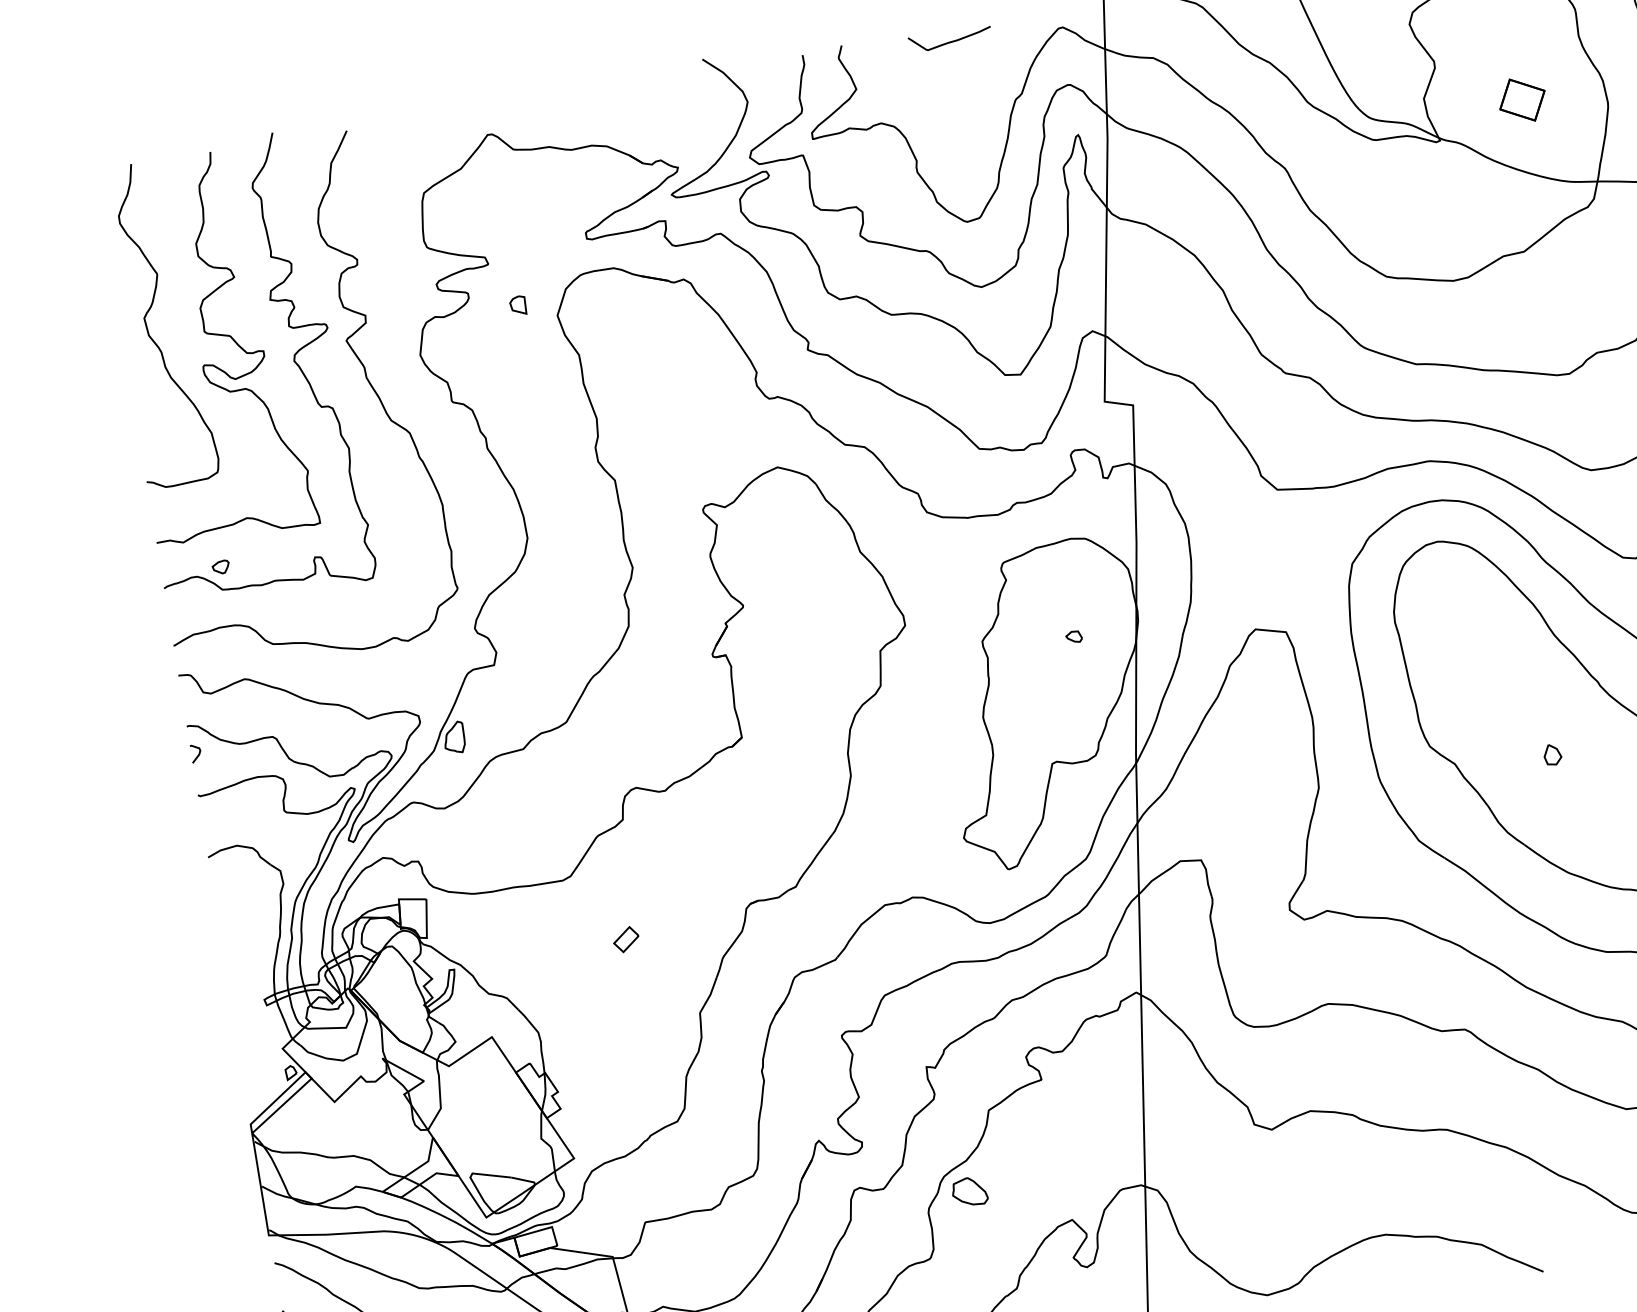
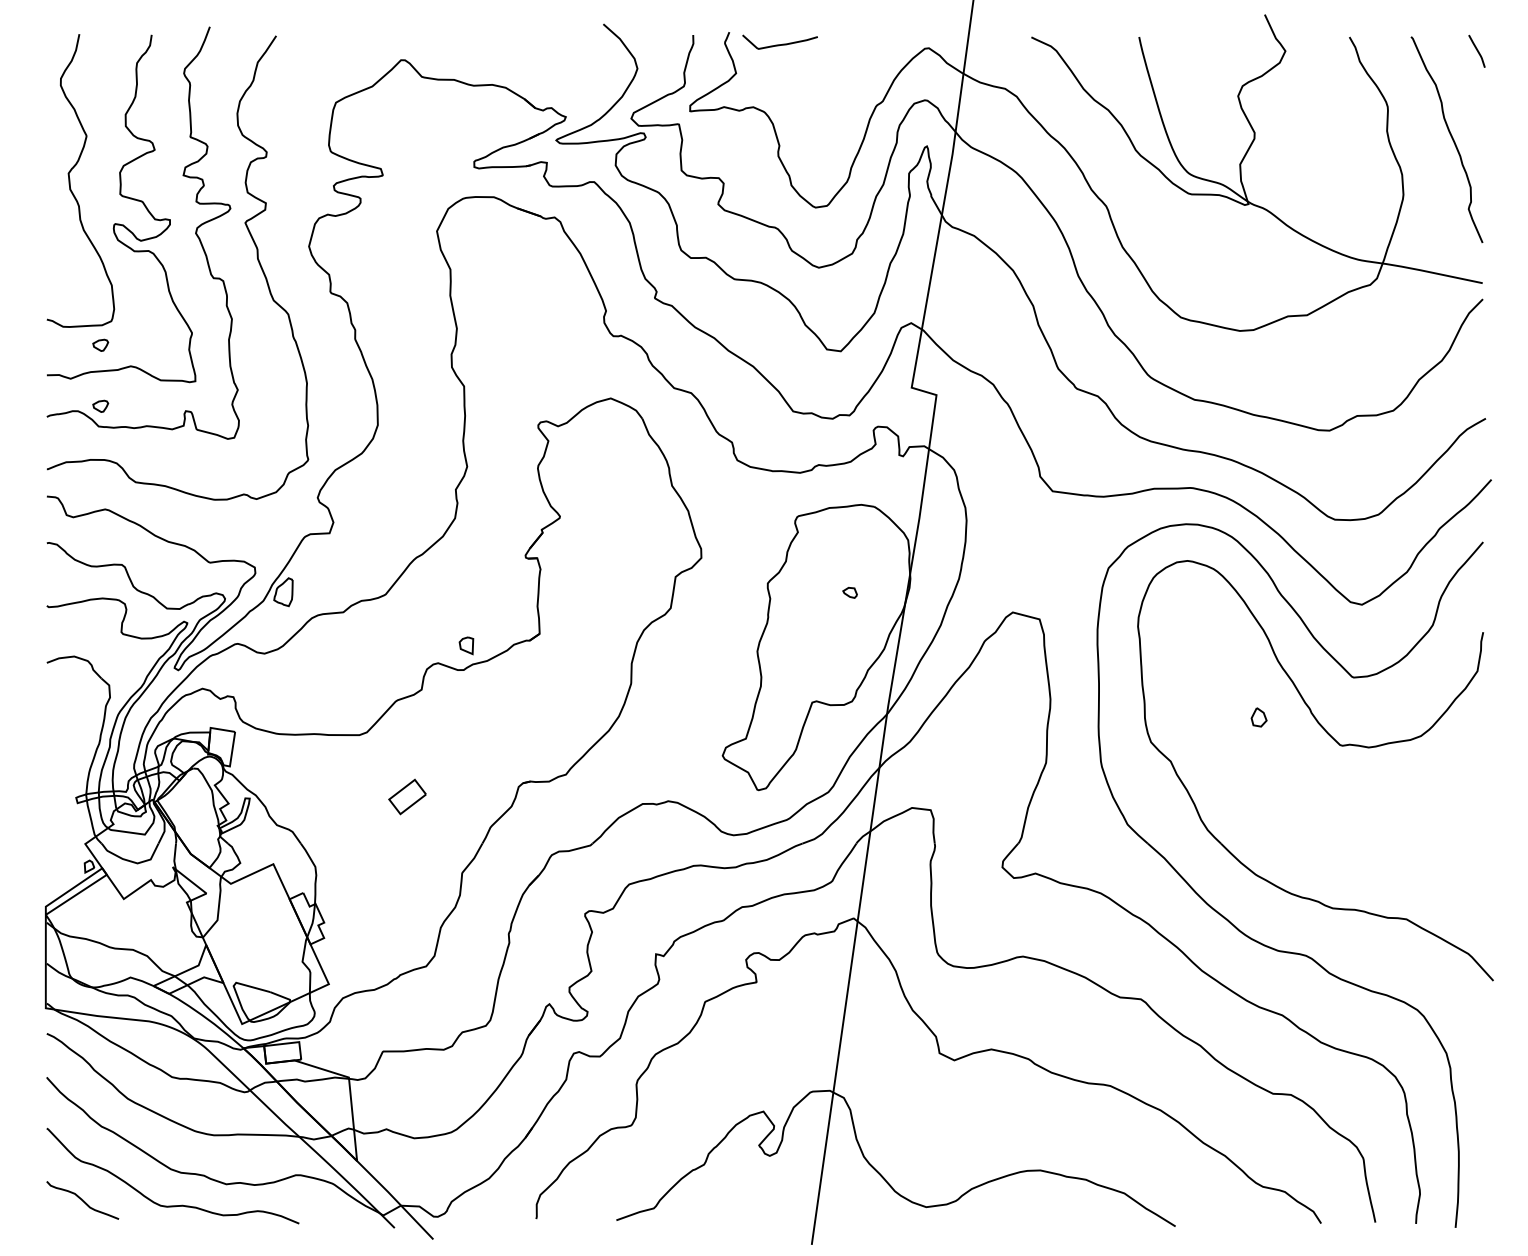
curve: (950, 41) -> (779, 44), moved
part: (1522, 99) -> (1327, 179), removed
part: (518, 305) -> (466, 645), moved
part: (209, 499) -> (100, 344), added
curve: (197, 754) -> (52, 569), removed
part: (1551, 754) -> (1258, 717), moved
part: (625, 939) -> (406, 796), size x1.6
part: (969, 1191) -> (676, 1071), removed

